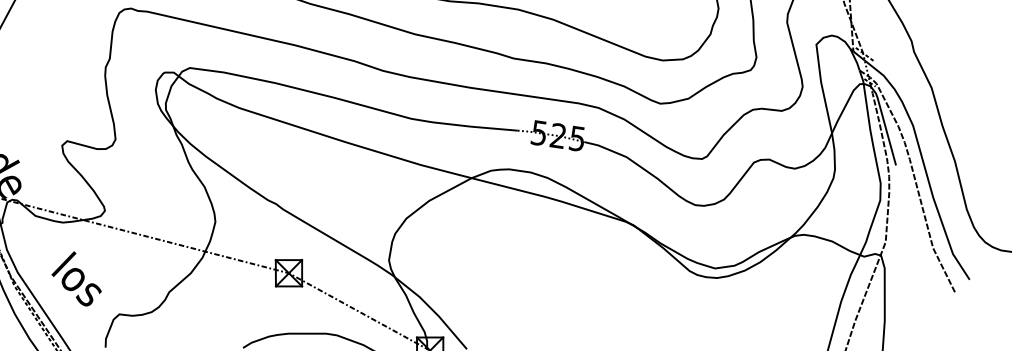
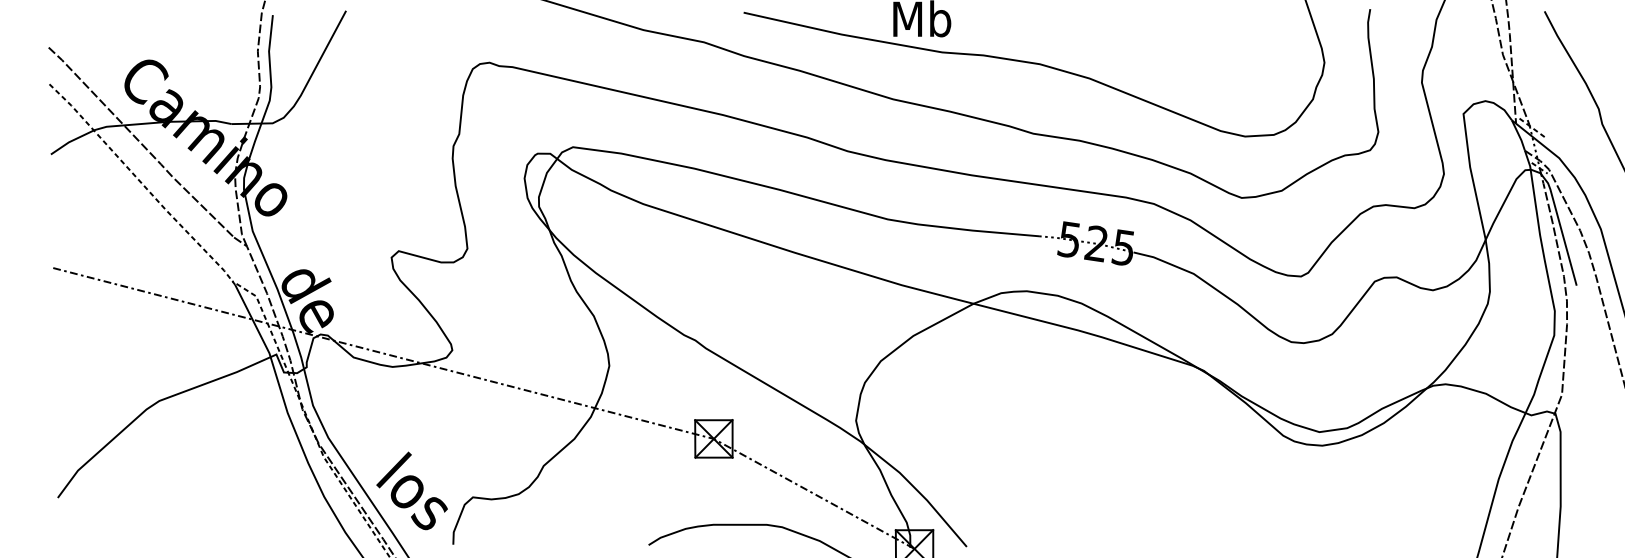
text: (76, 278) -> (411, 490), moved

